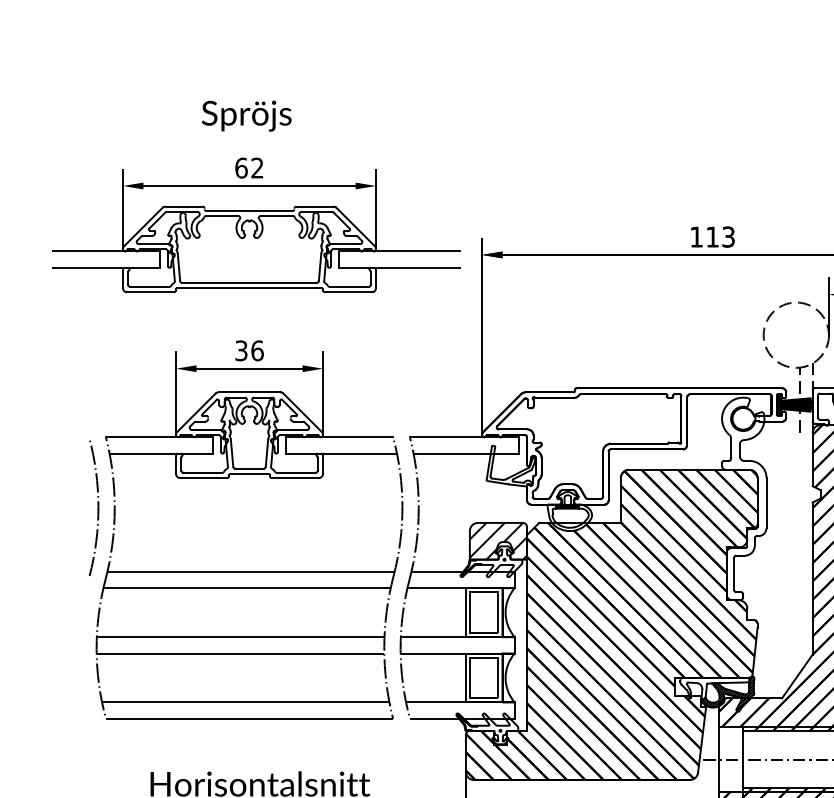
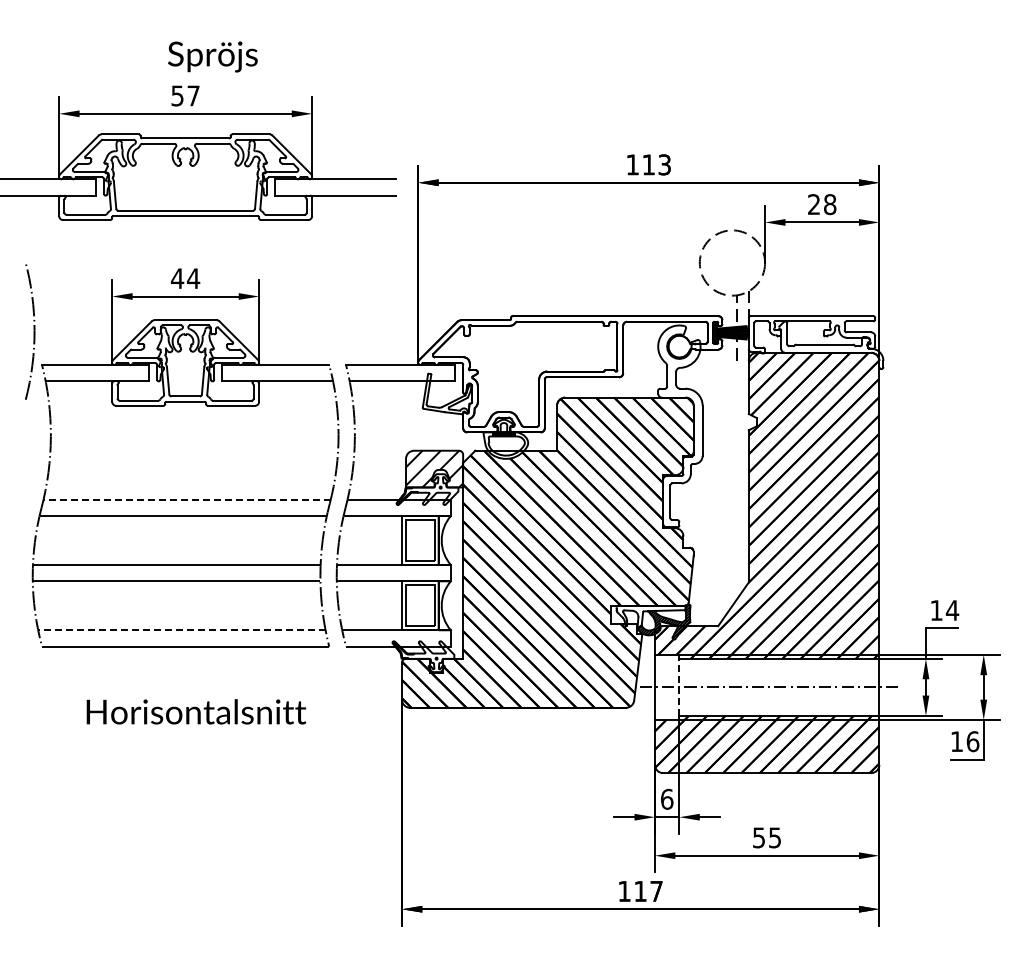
text: (246, 115) -> (212, 56), moved
text: (249, 167) -> (185, 95), 62 -> 57
text: (249, 350) -> (185, 278), 36 -> 44
arc: (97, 507) -> (33, 331), moved
line: (251, 571) -> (187, 499), solid -> dashed
line: (245, 702) -> (181, 630), solid -> dashed
line: (743, 759) -> (679, 687), solid -> dashed

